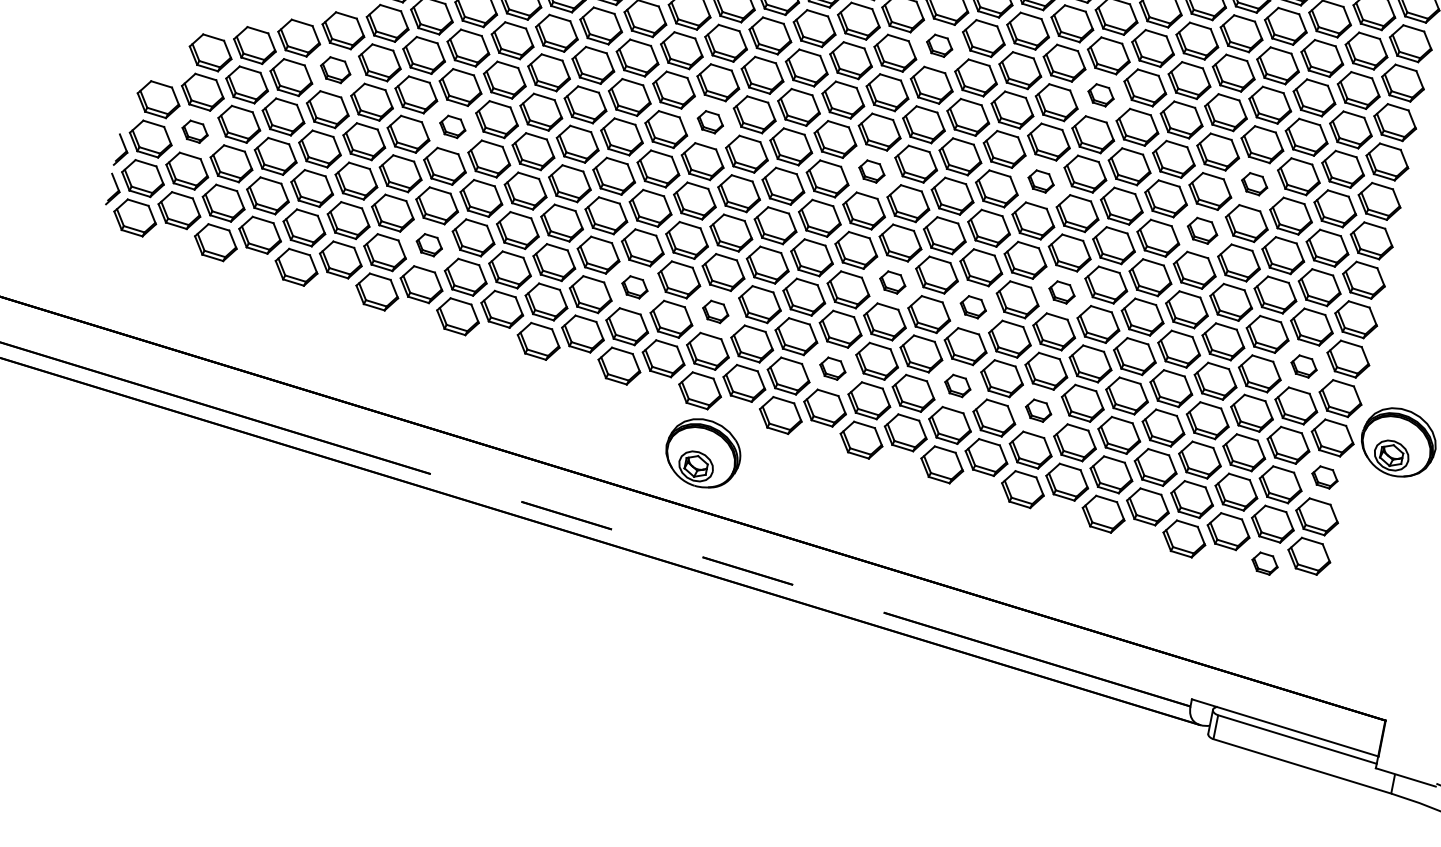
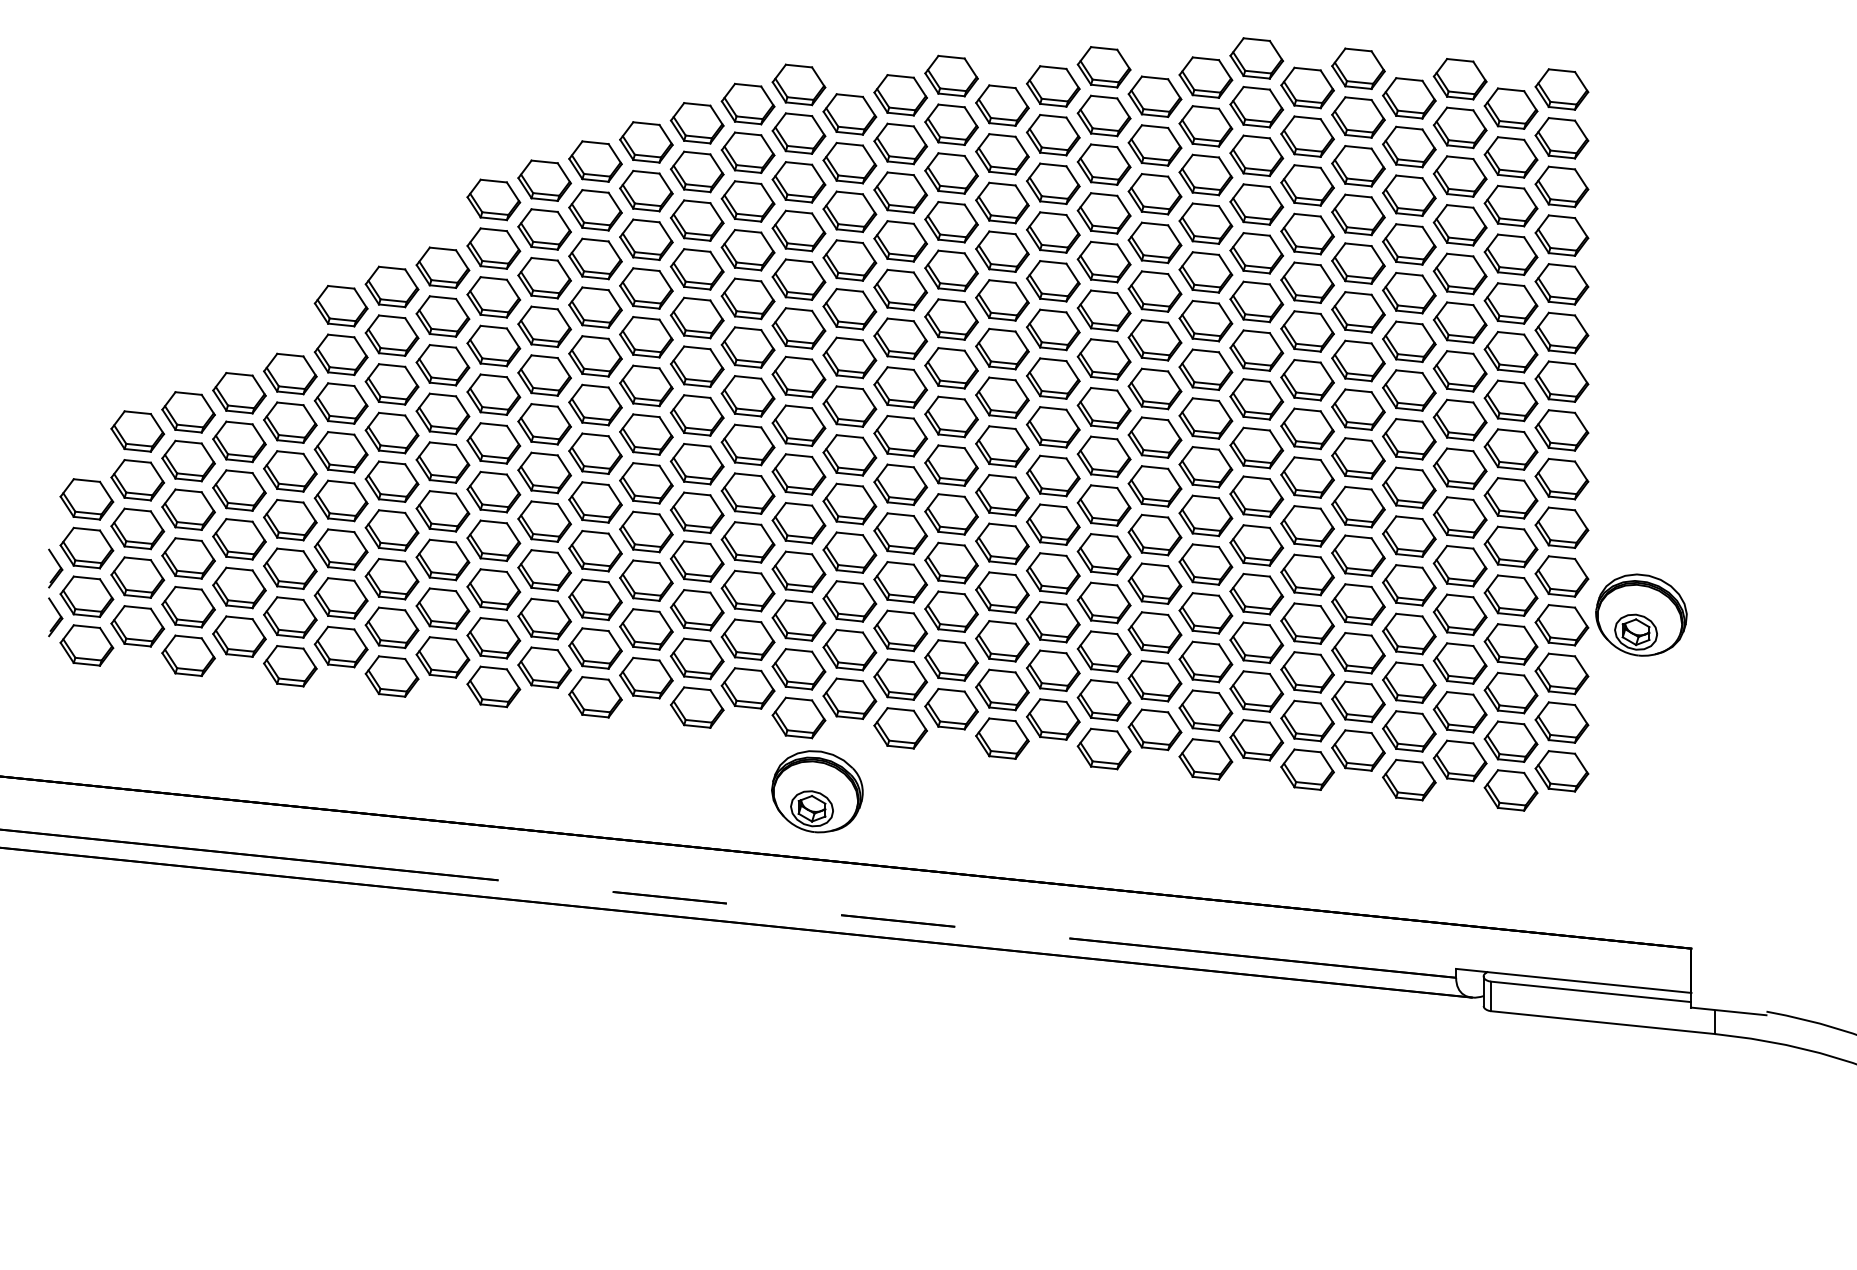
part: (939, 45) -> (1002, 251), size x1.67
part: (335, 70) -> (290, 422), size x1.43
part: (1100, 95) -> (1205, 272), size x1.67
part: (709, 122) -> (747, 396), size x1.67
part: (452, 126) -> (442, 462), size x1.67
part: (194, 131) -> (137, 528), size x1.67
part: (871, 171) -> (951, 416), size x1.67
part: (1040, 181) -> (1154, 388), size x1.67
part: (1254, 183) -> (1409, 341), size x1.67
part: (1202, 230) -> (1358, 409), size x1.43
part: (429, 245) -> (442, 608), size x1.67
part: (892, 282) -> (1002, 543), size x1.67
part: (634, 287) -> (696, 610), size x1.67
part: (1061, 292) -> (1205, 515), size x1.67
part: (972, 307) -> (1103, 554), size x1.67
part: (715, 311) -> (798, 620), size x1.67
part: (1303, 366) -> (1510, 546), size x1.67
part: (832, 368) -> (951, 660), size x1.67
part: (957, 385) -> (1103, 651), size x1.67
part: (1038, 410) -> (1205, 661), size x1.67
part: (1324, 477) -> (1561, 673), size x1.67
part: (1264, 563) -> (1510, 790), size x1.67

